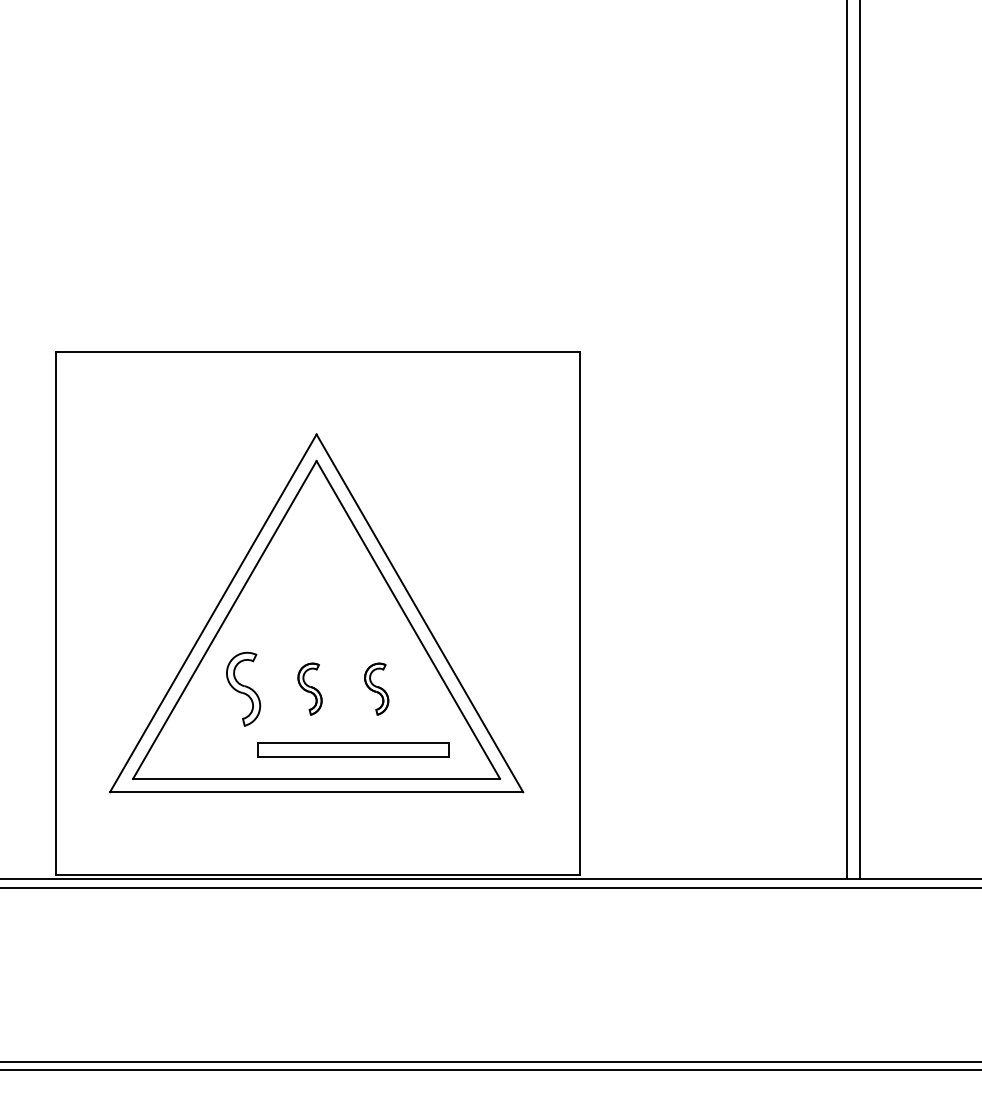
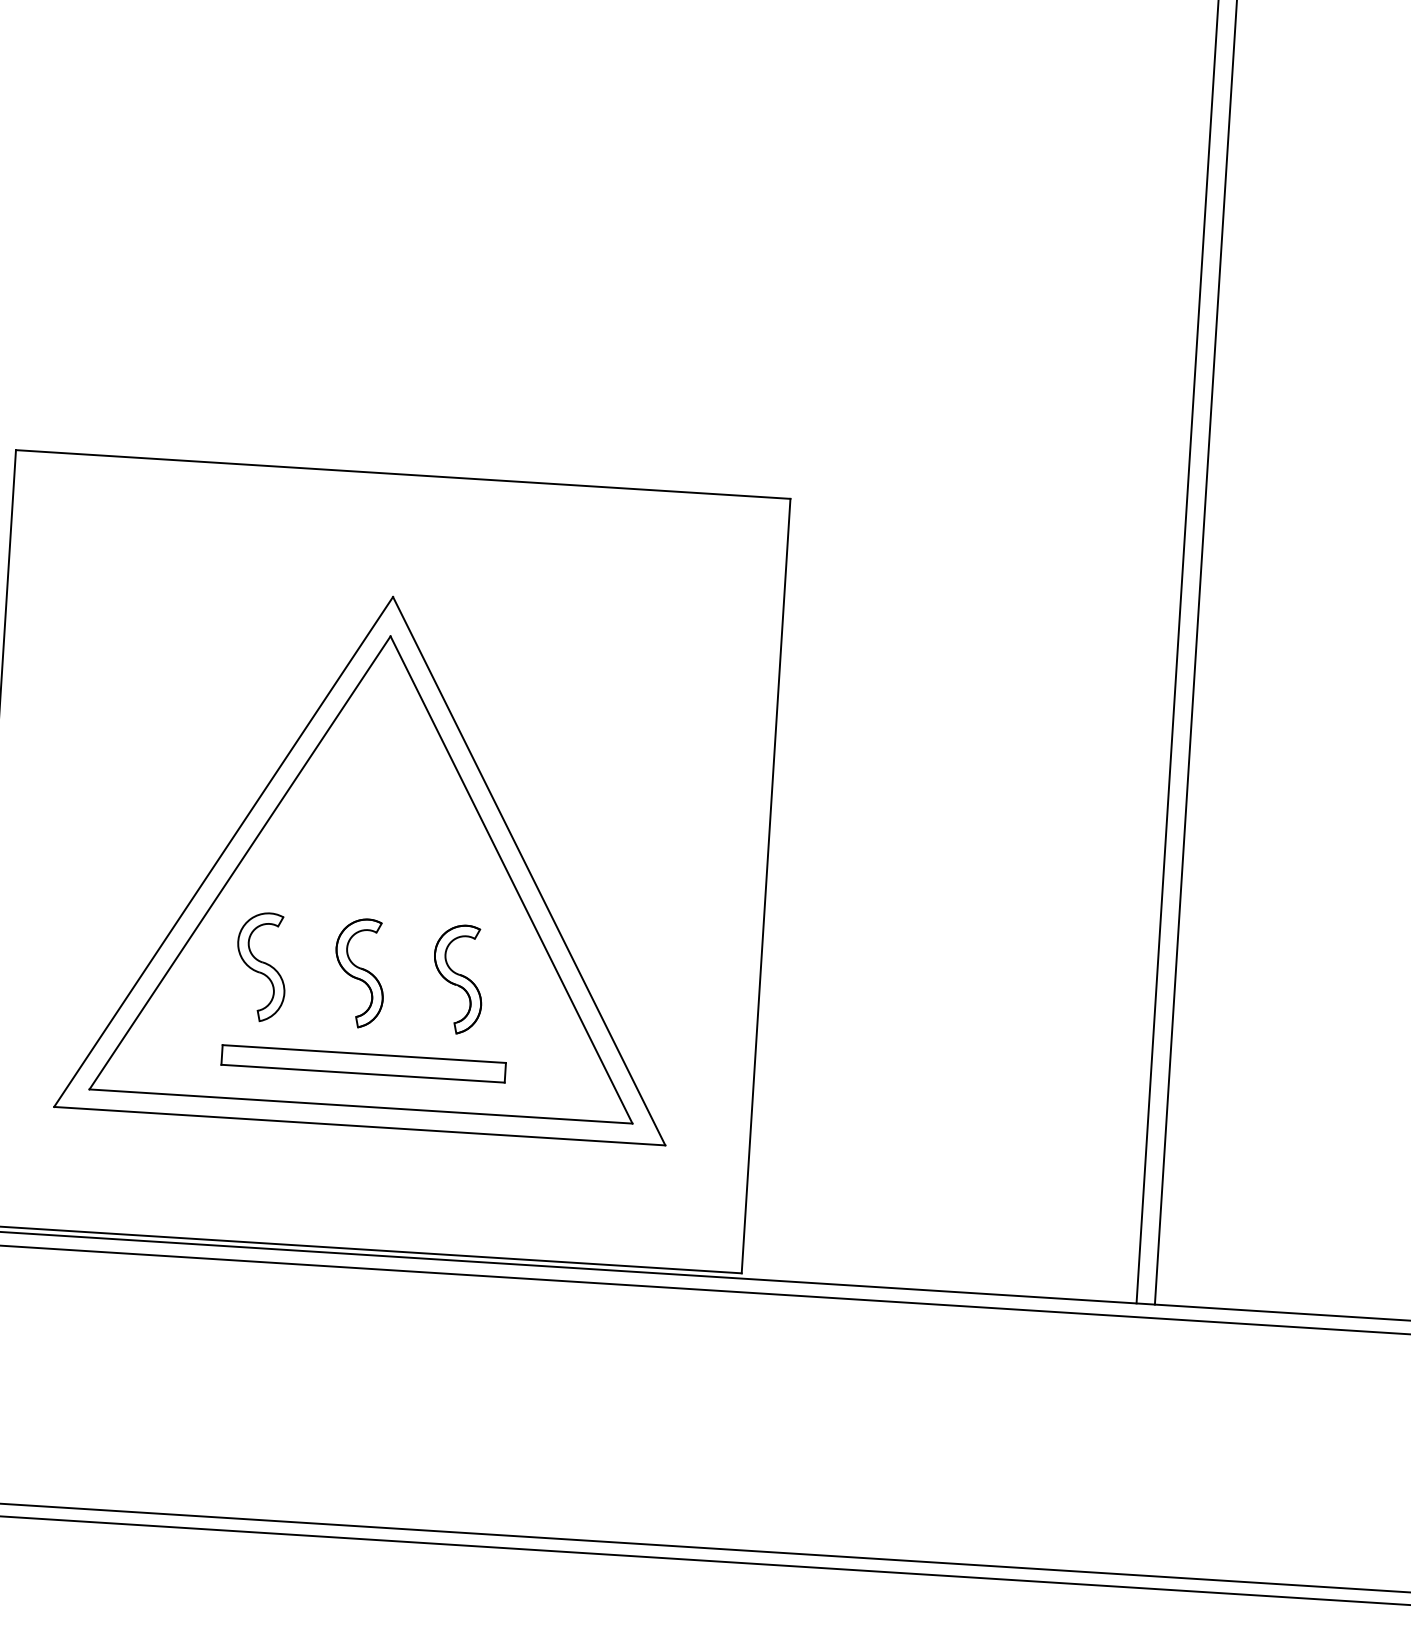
part: (309, 688) -> (358, 972), size x1.43
part: (376, 688) -> (458, 978), size x1.43
part: (353, 749) -> (363, 1062), moved

